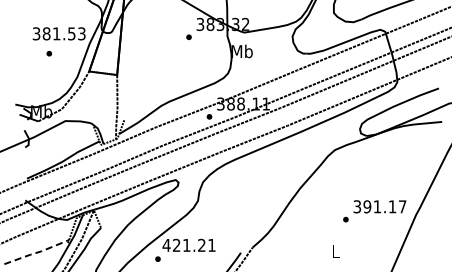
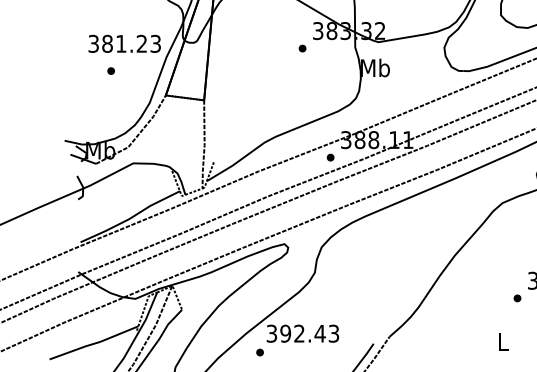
text: (71, 33) -> (141, 43), 381.53 -> 381.23
text: (188, 244) -> (301, 332), 421.21 -> 392.43
line: (36, 252) -> (93, 343), dashed -> solid

